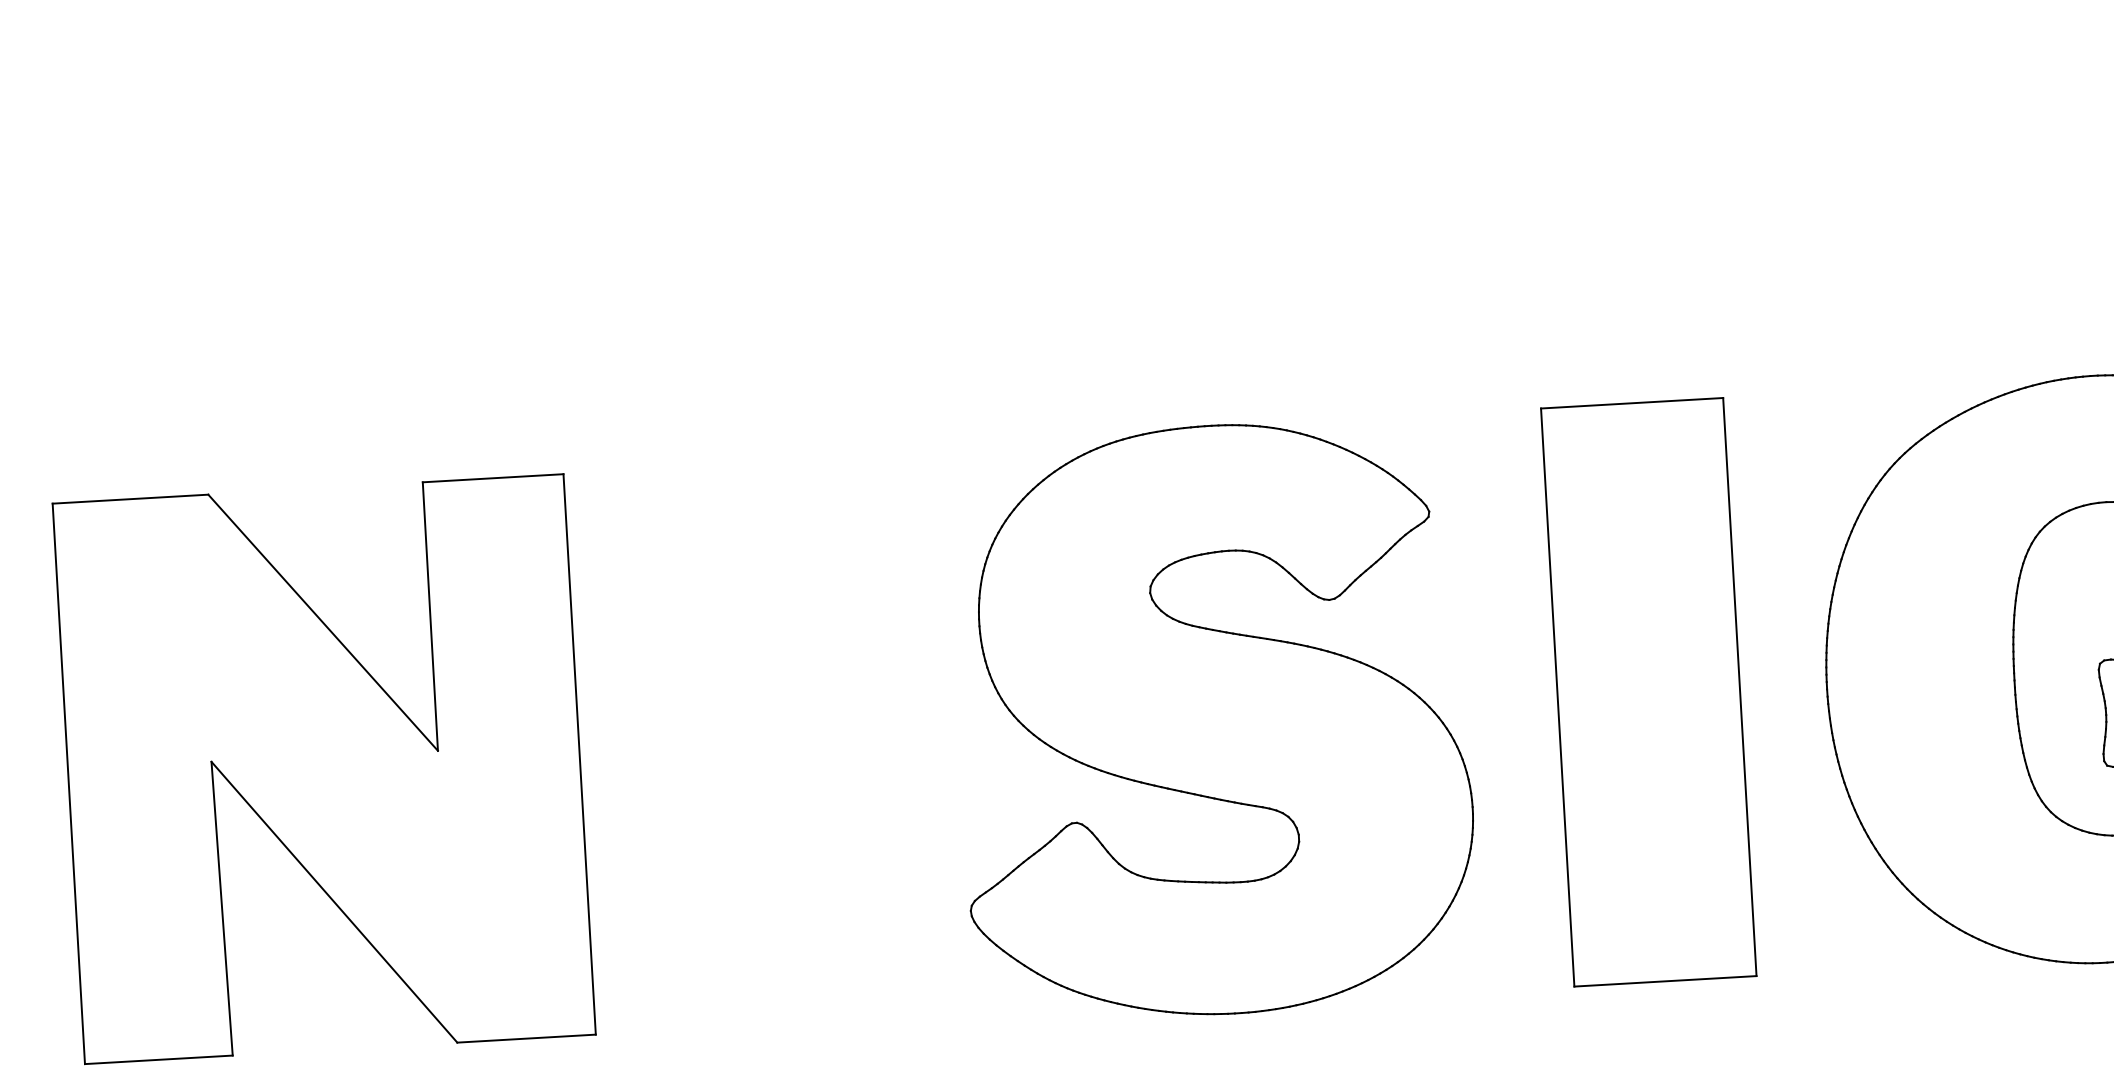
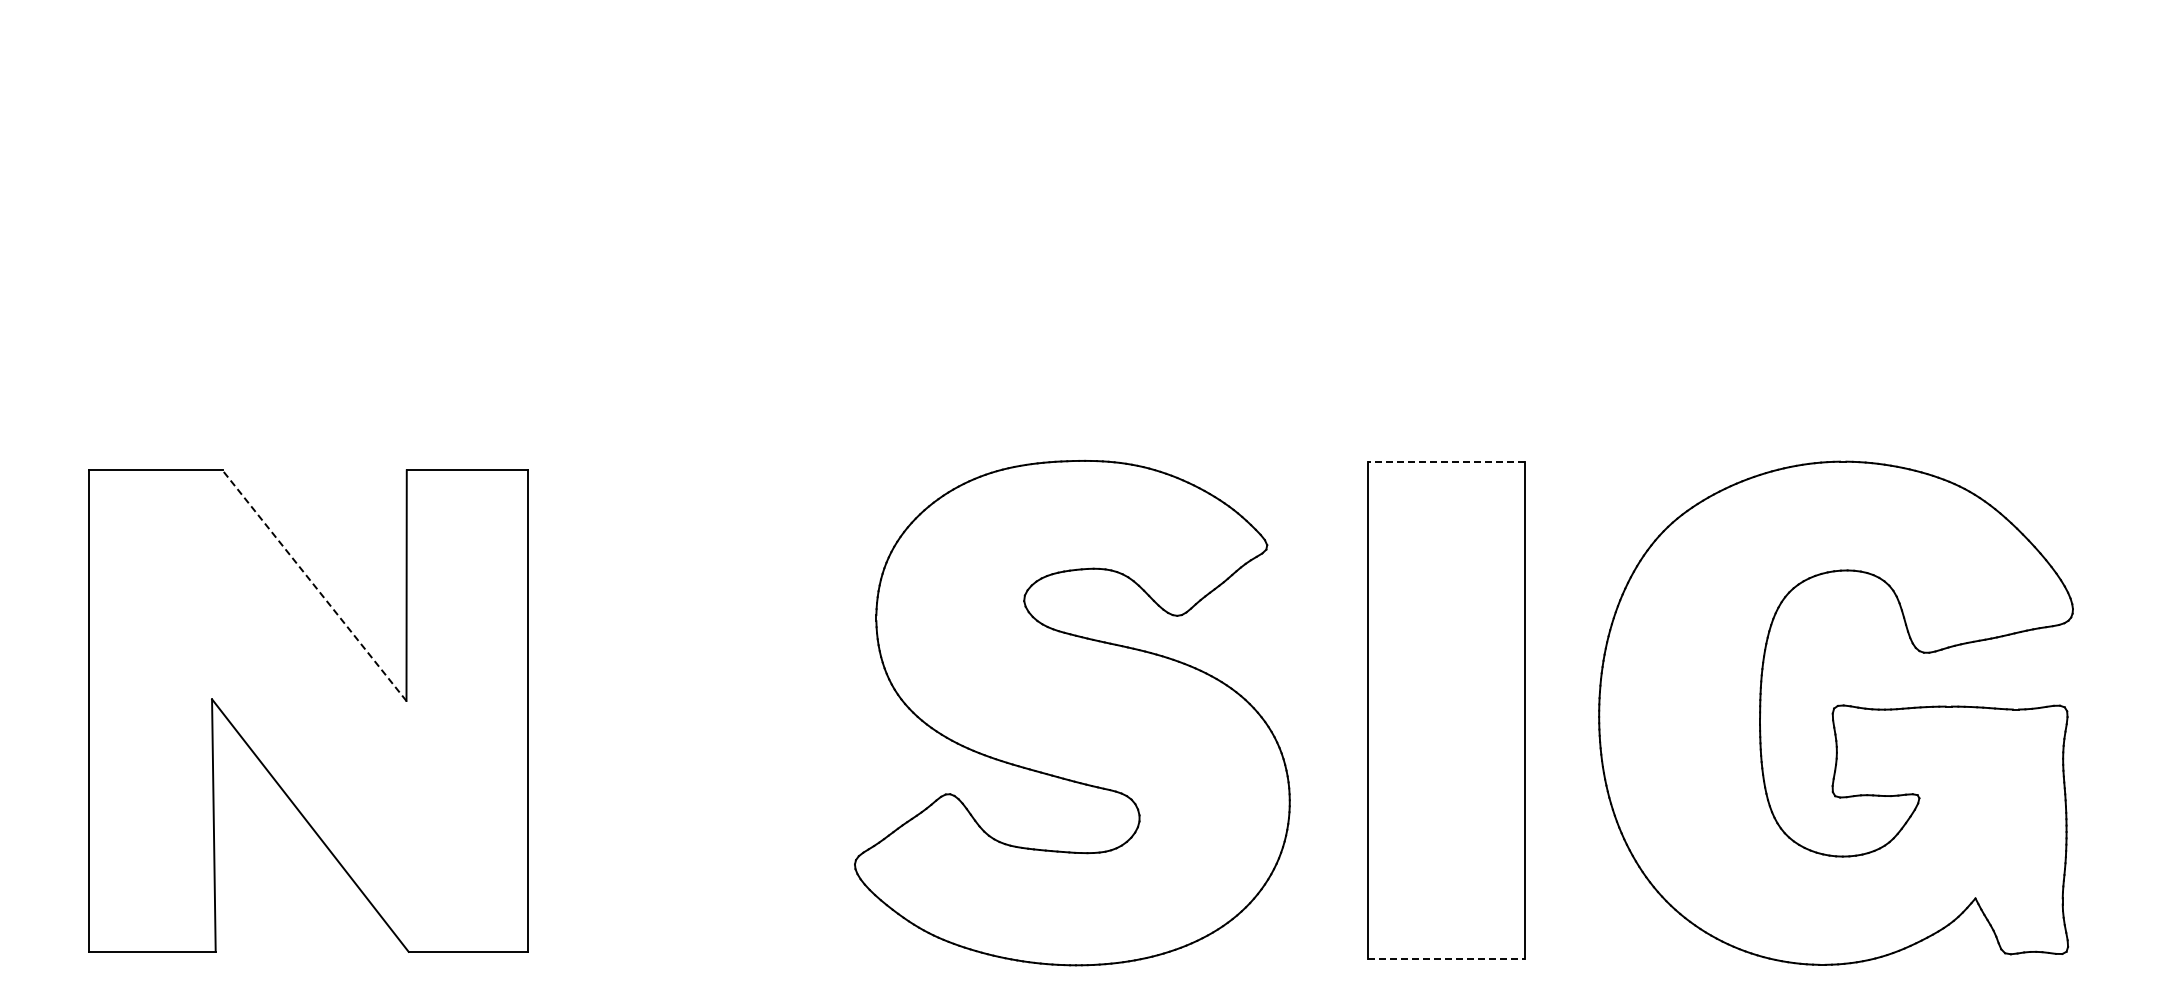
line: (1631, 403) -> (1445, 462), solid -> dashed
line: (323, 622) -> (314, 585), solid -> dashed
line: (1665, 981) -> (1446, 959), solid -> dashed

